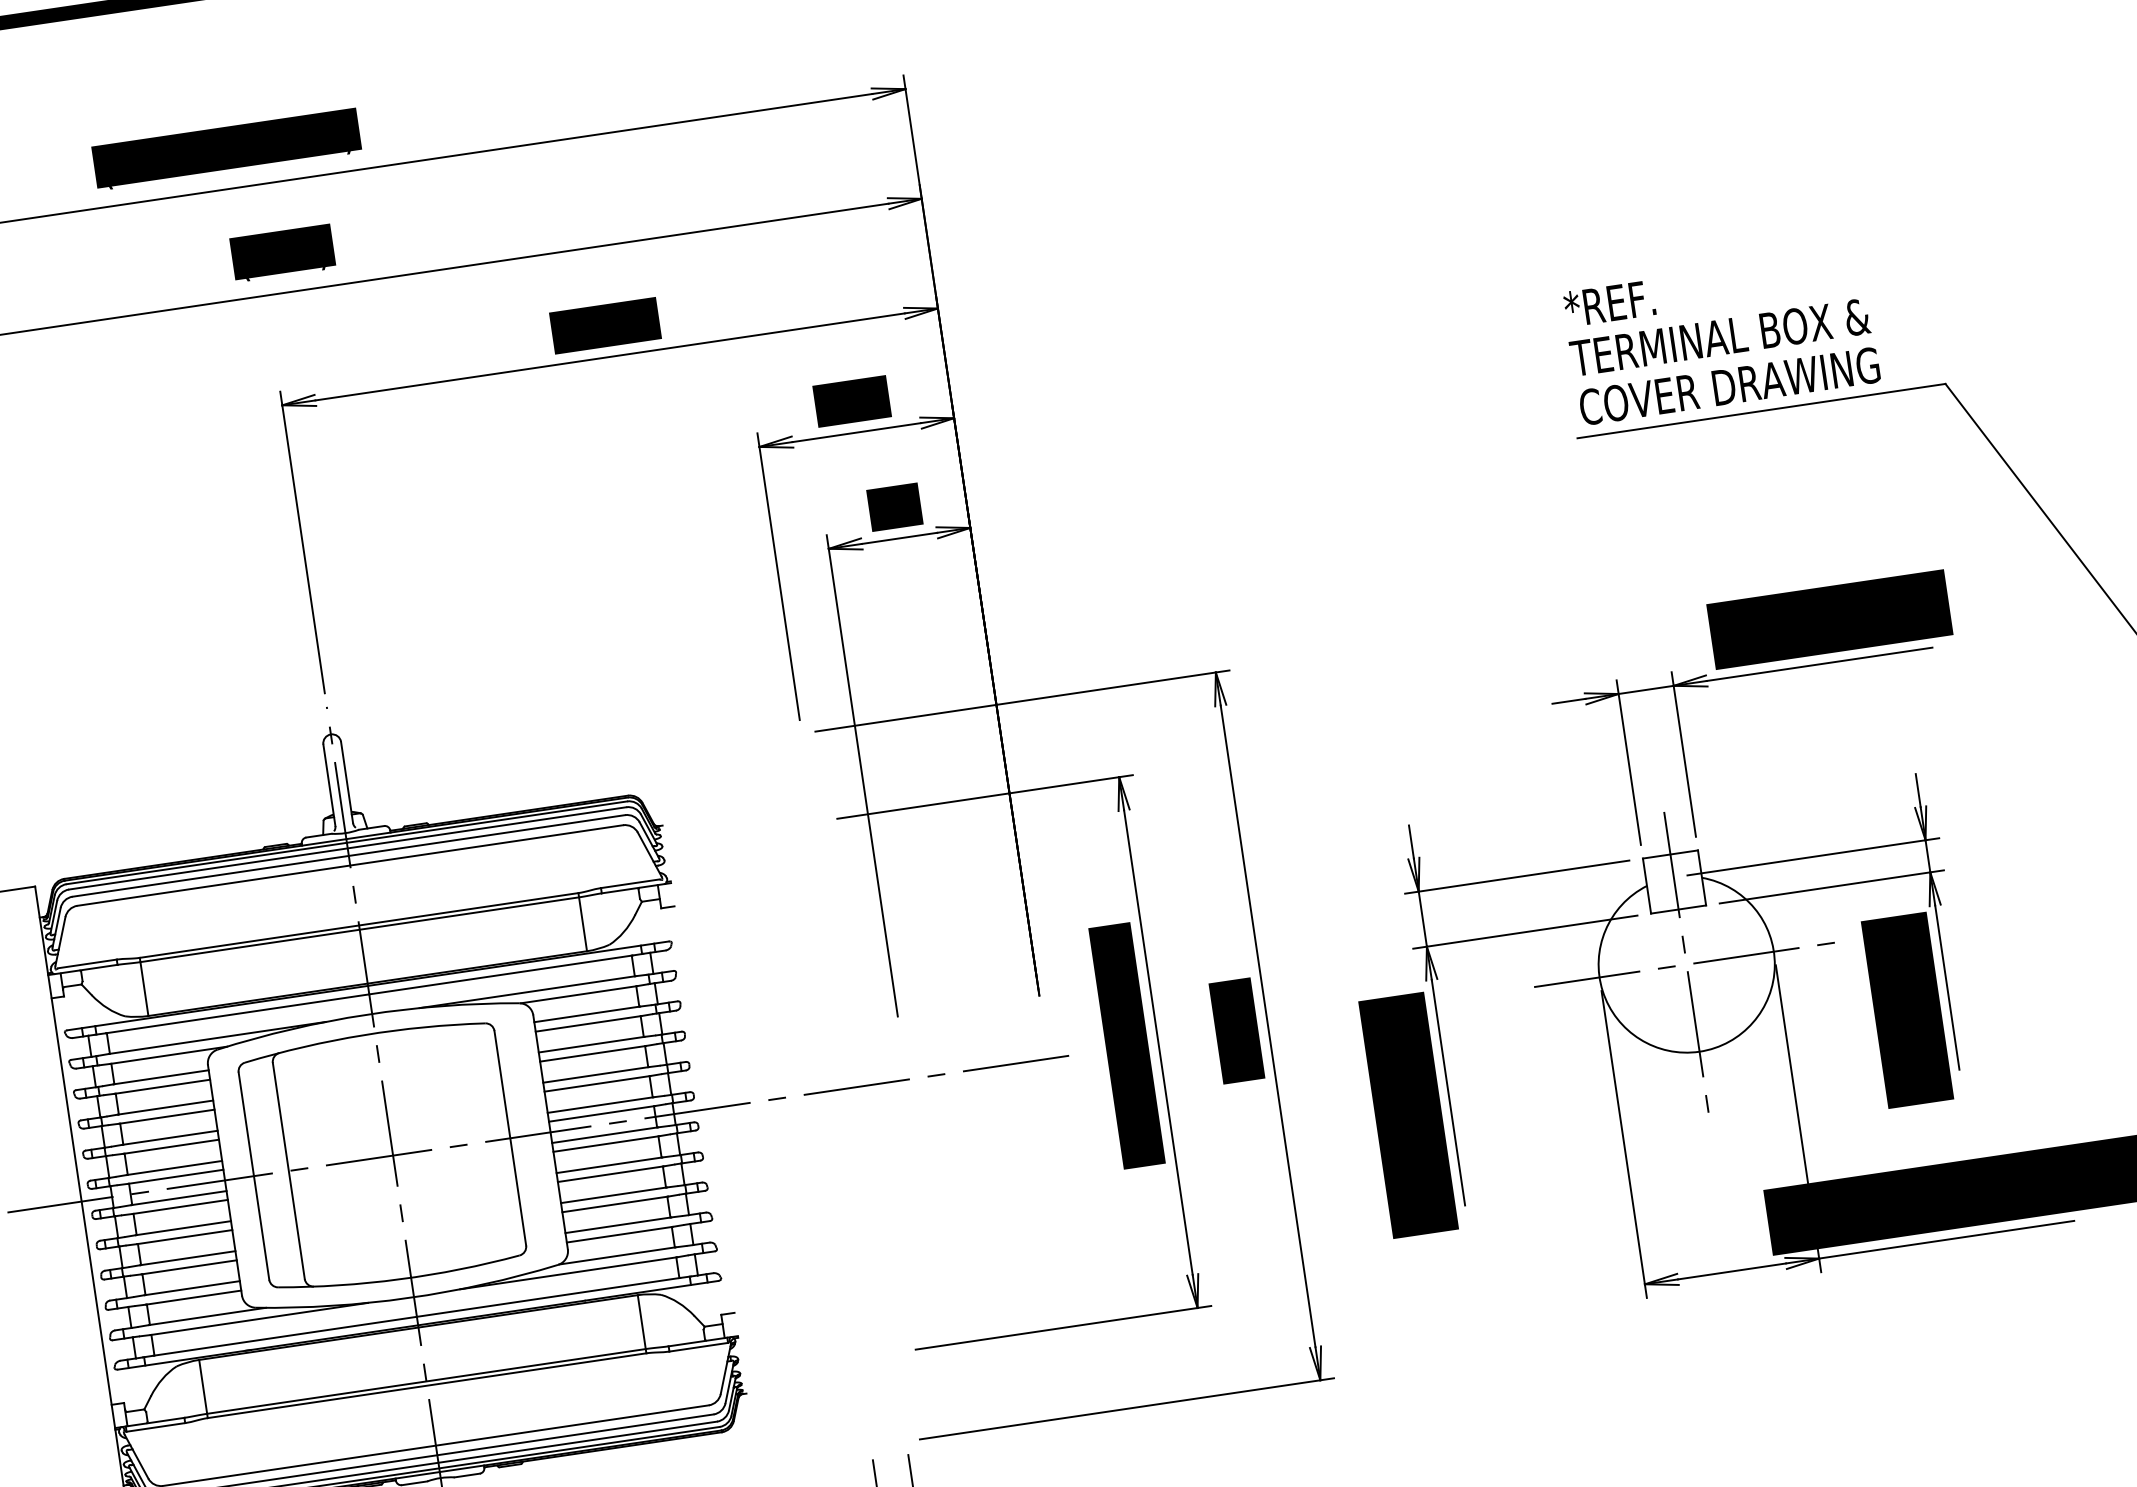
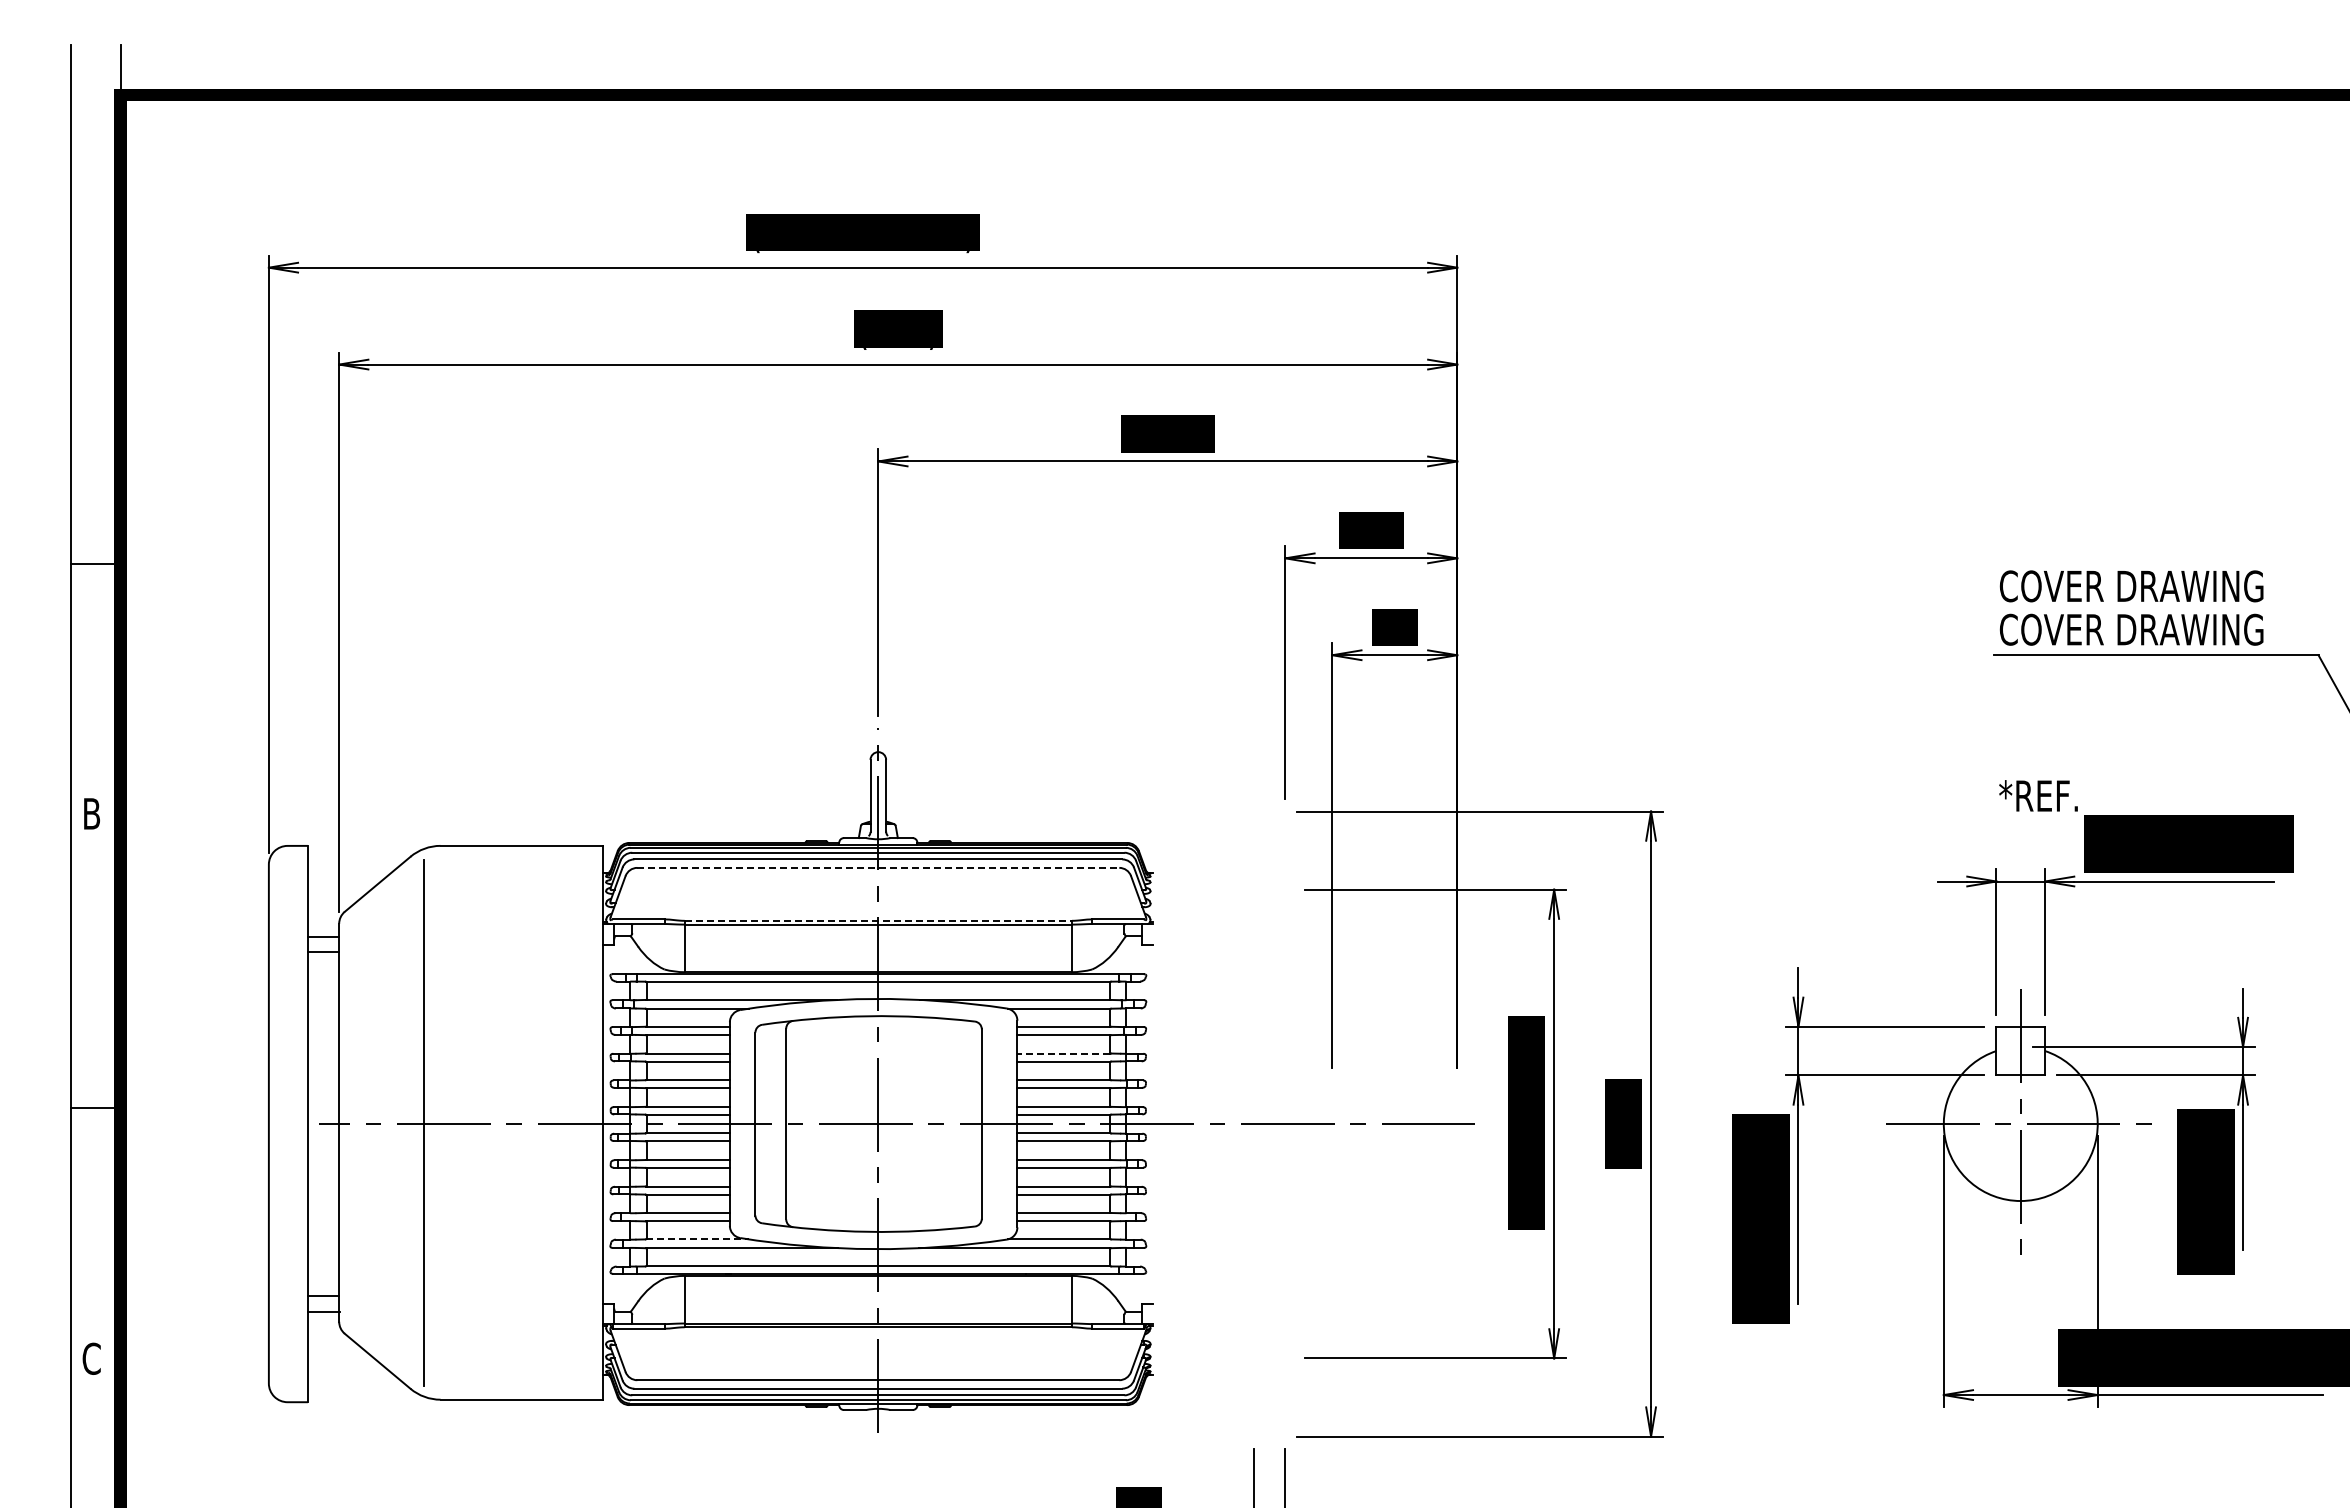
text: (1609, 303) -> (2038, 795), moved
text: (1721, 337) -> (2130, 586), TERMINAL BOX & -> COVER DRAWING
line: (350, 865) -> (878, 867), solid -> dashed
line: (359, 925) -> (878, 920), solid -> dashed
line: (590, 1044) -> (1063, 1053), solid -> dashed
line: (208, 1316) -> (698, 1239), solid -> dashed

